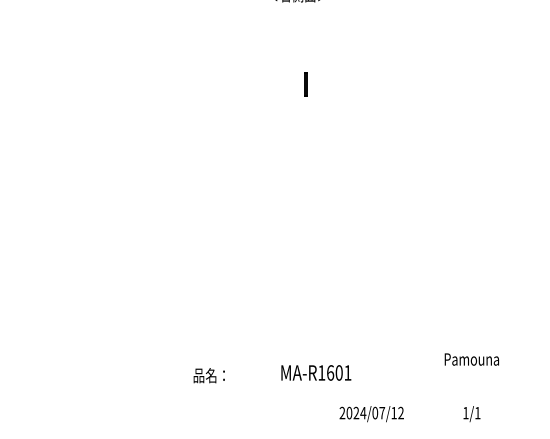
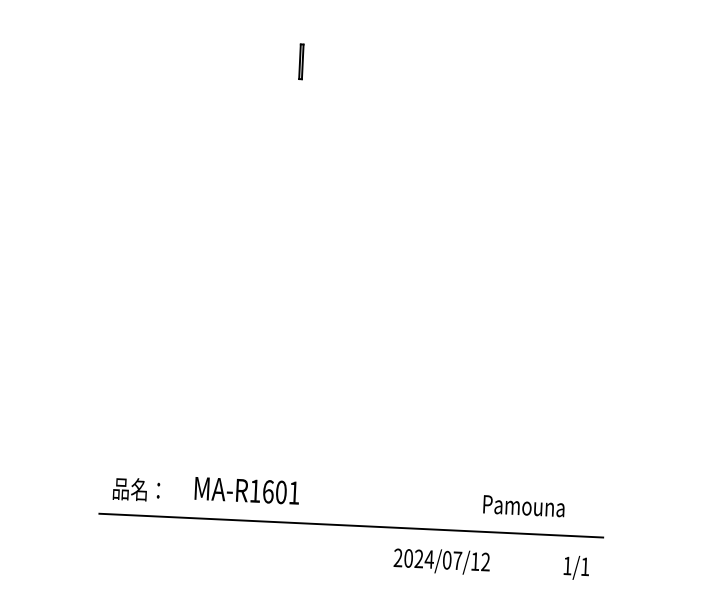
text: (471, 359) -> (523, 506), moved
text: (316, 372) -> (247, 490), moved
line: (353, 392) -> (350, 524), added
text: (471, 413) -> (575, 566), moved
text: (371, 414) -> (441, 562), moved

